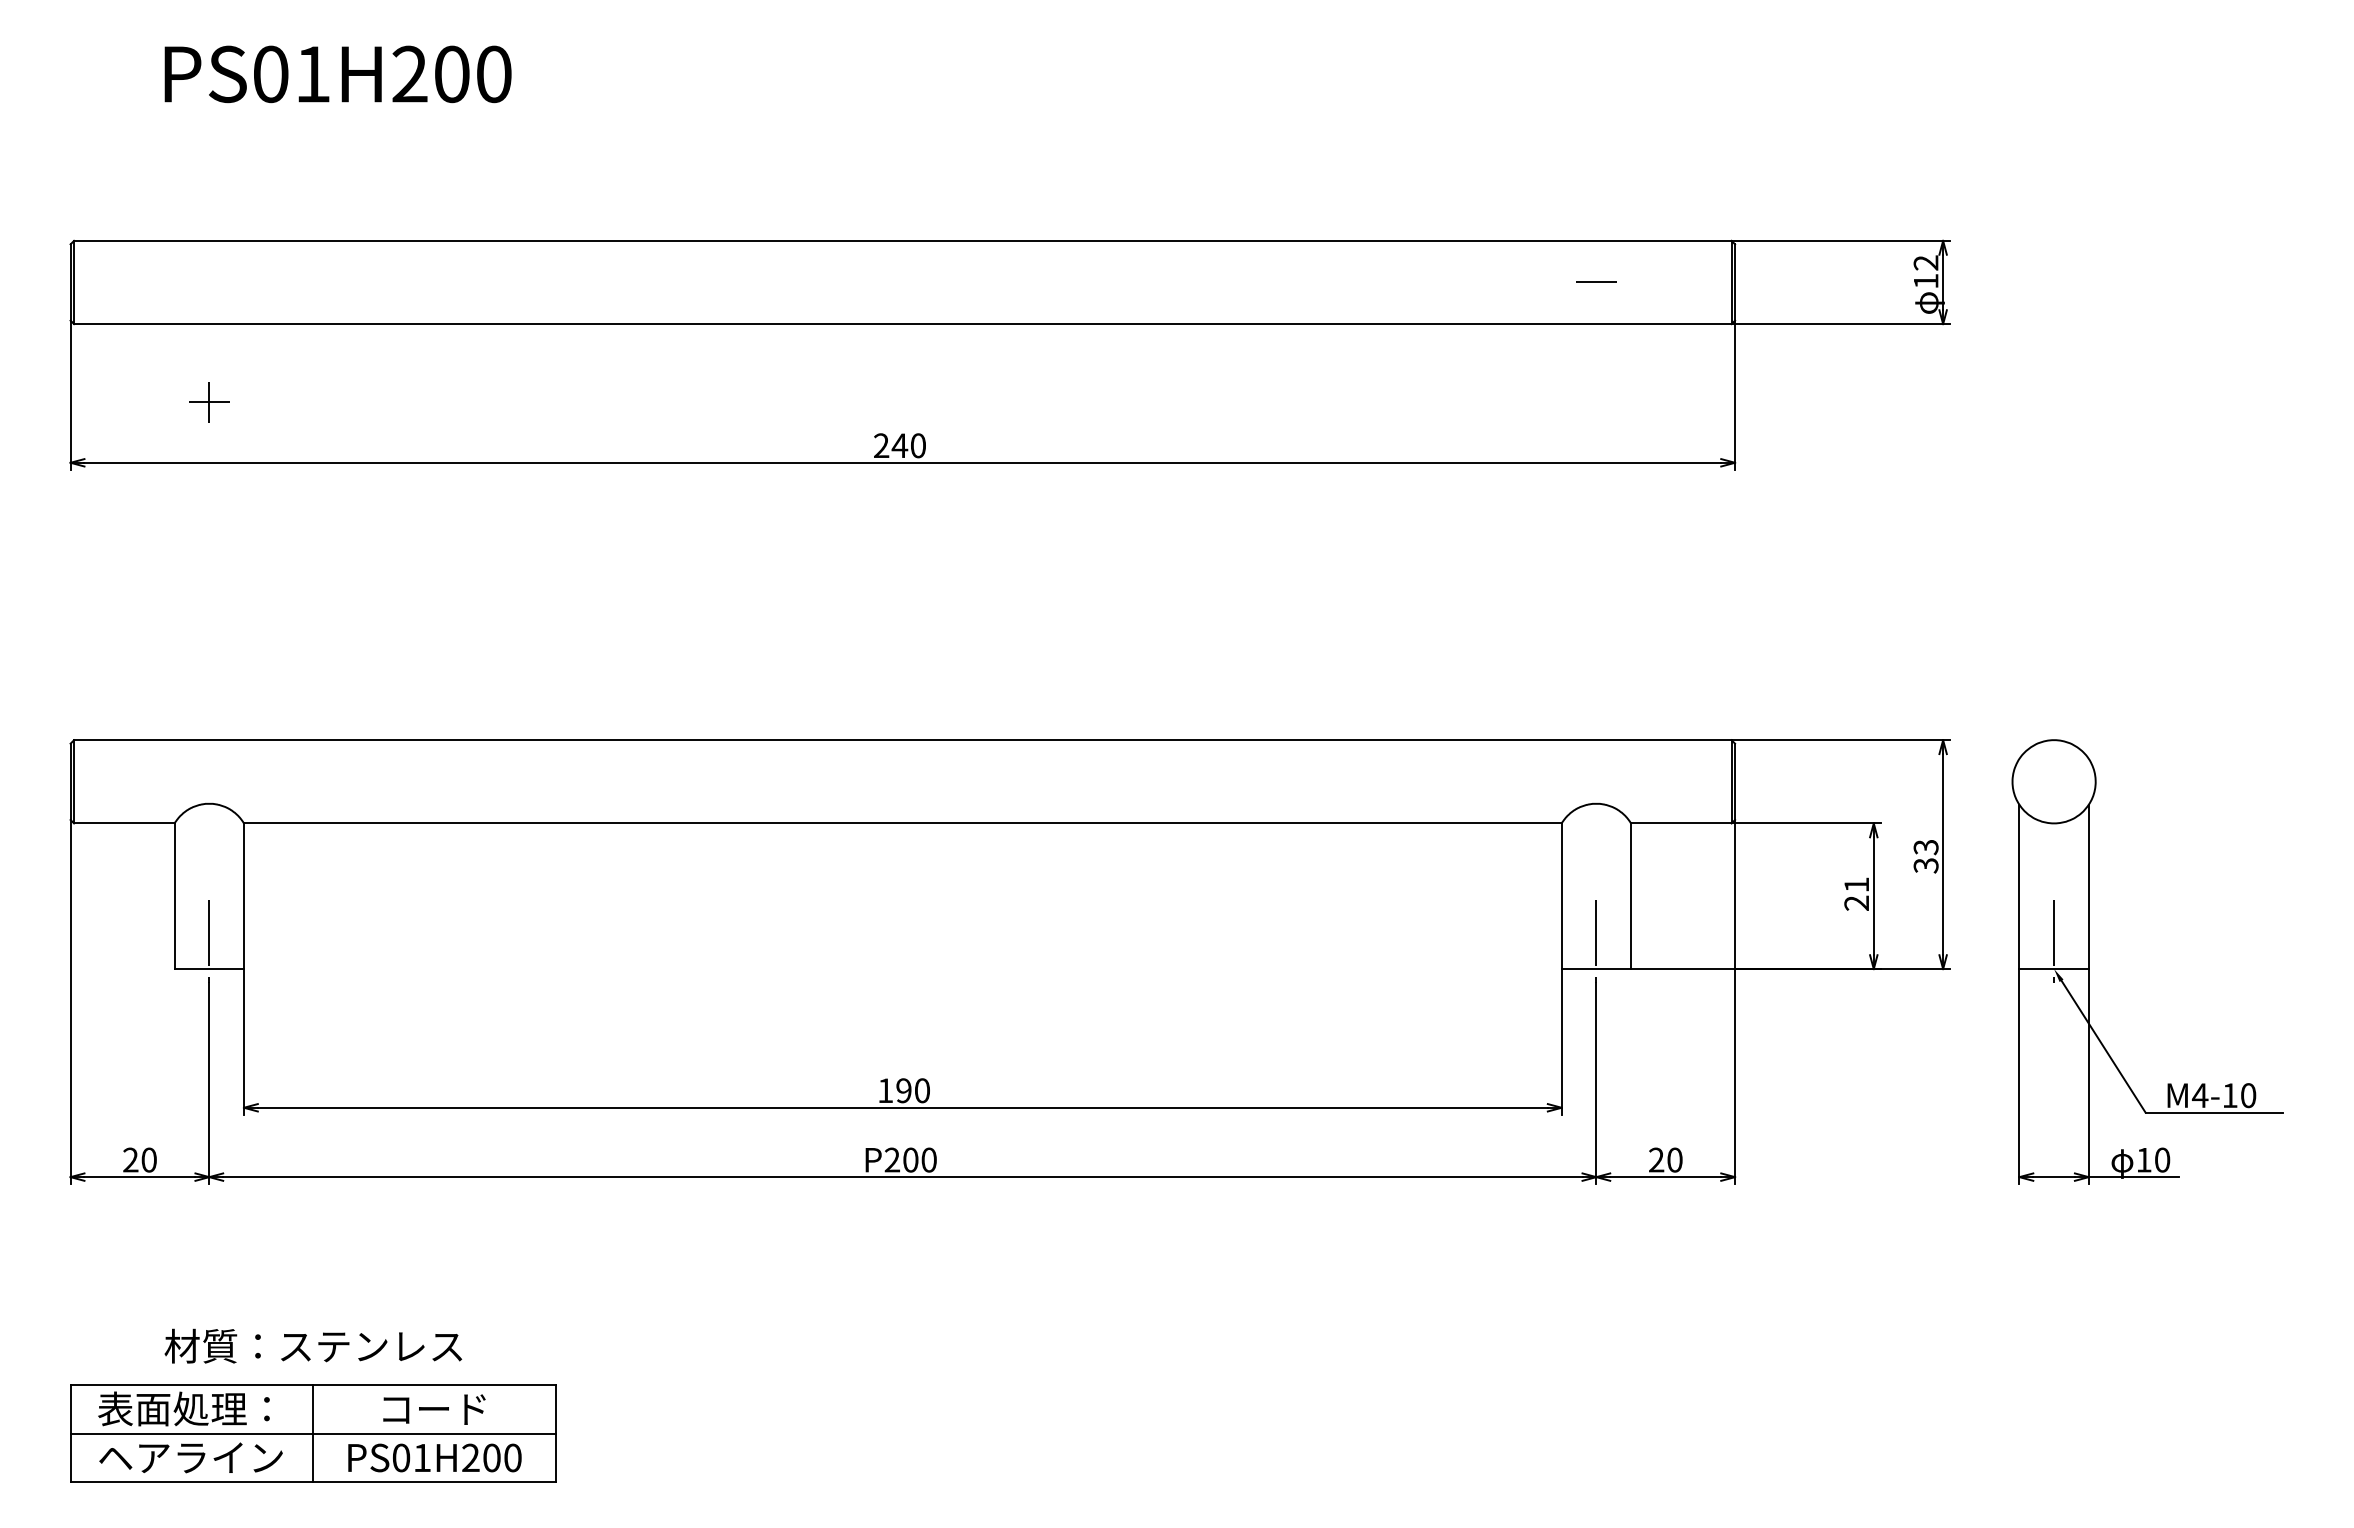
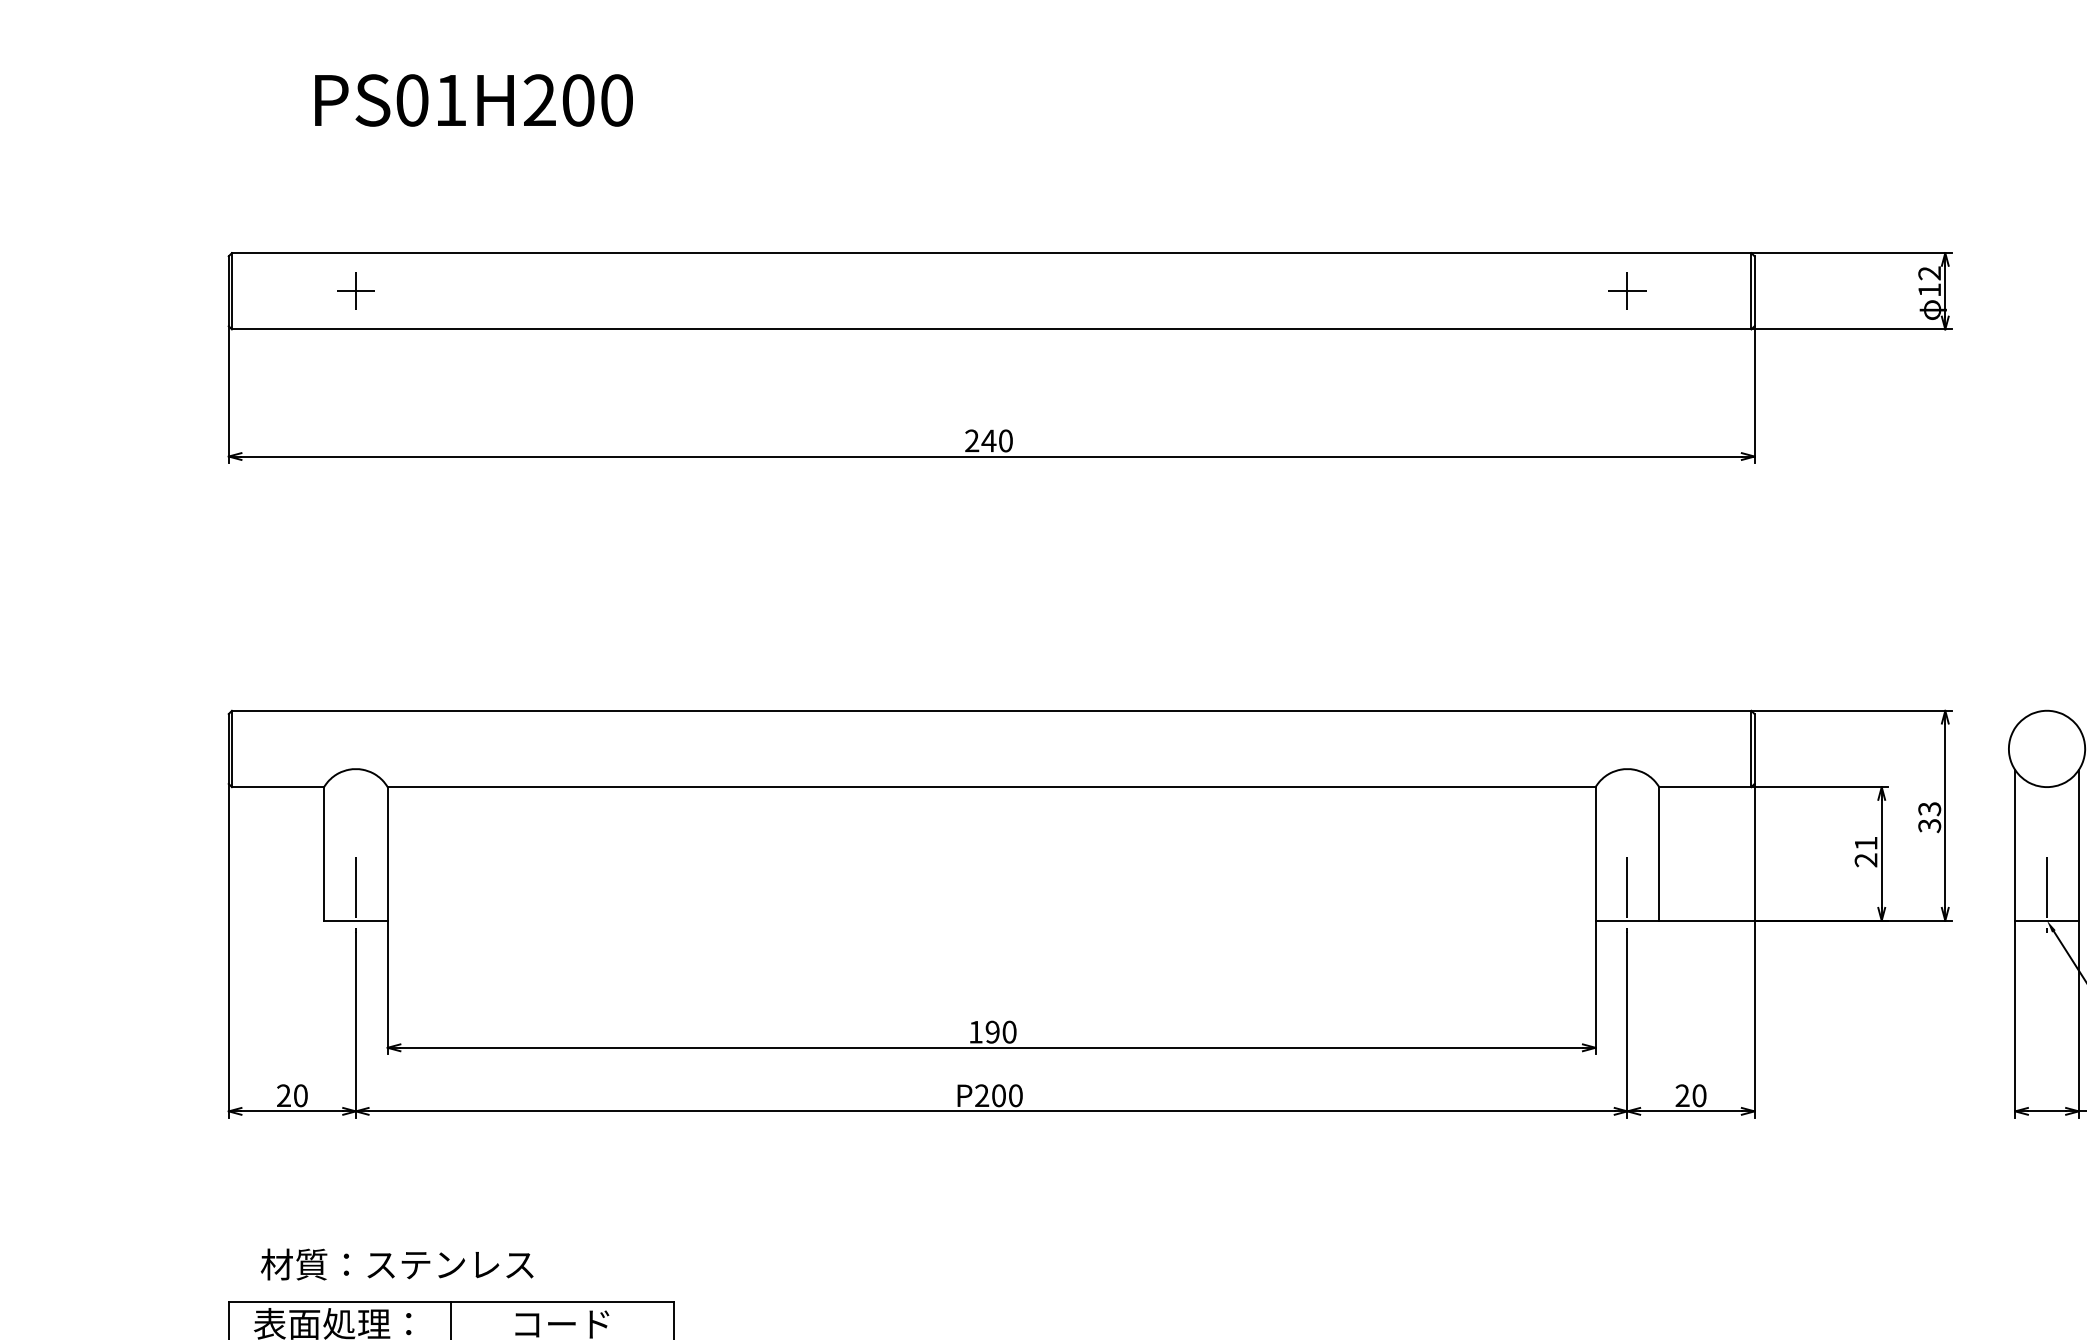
line: (1596, 282) -> (1627, 291), added
part: (209, 402) -> (356, 291), moved
text: (313, 1345) -> (397, 1263), moved

